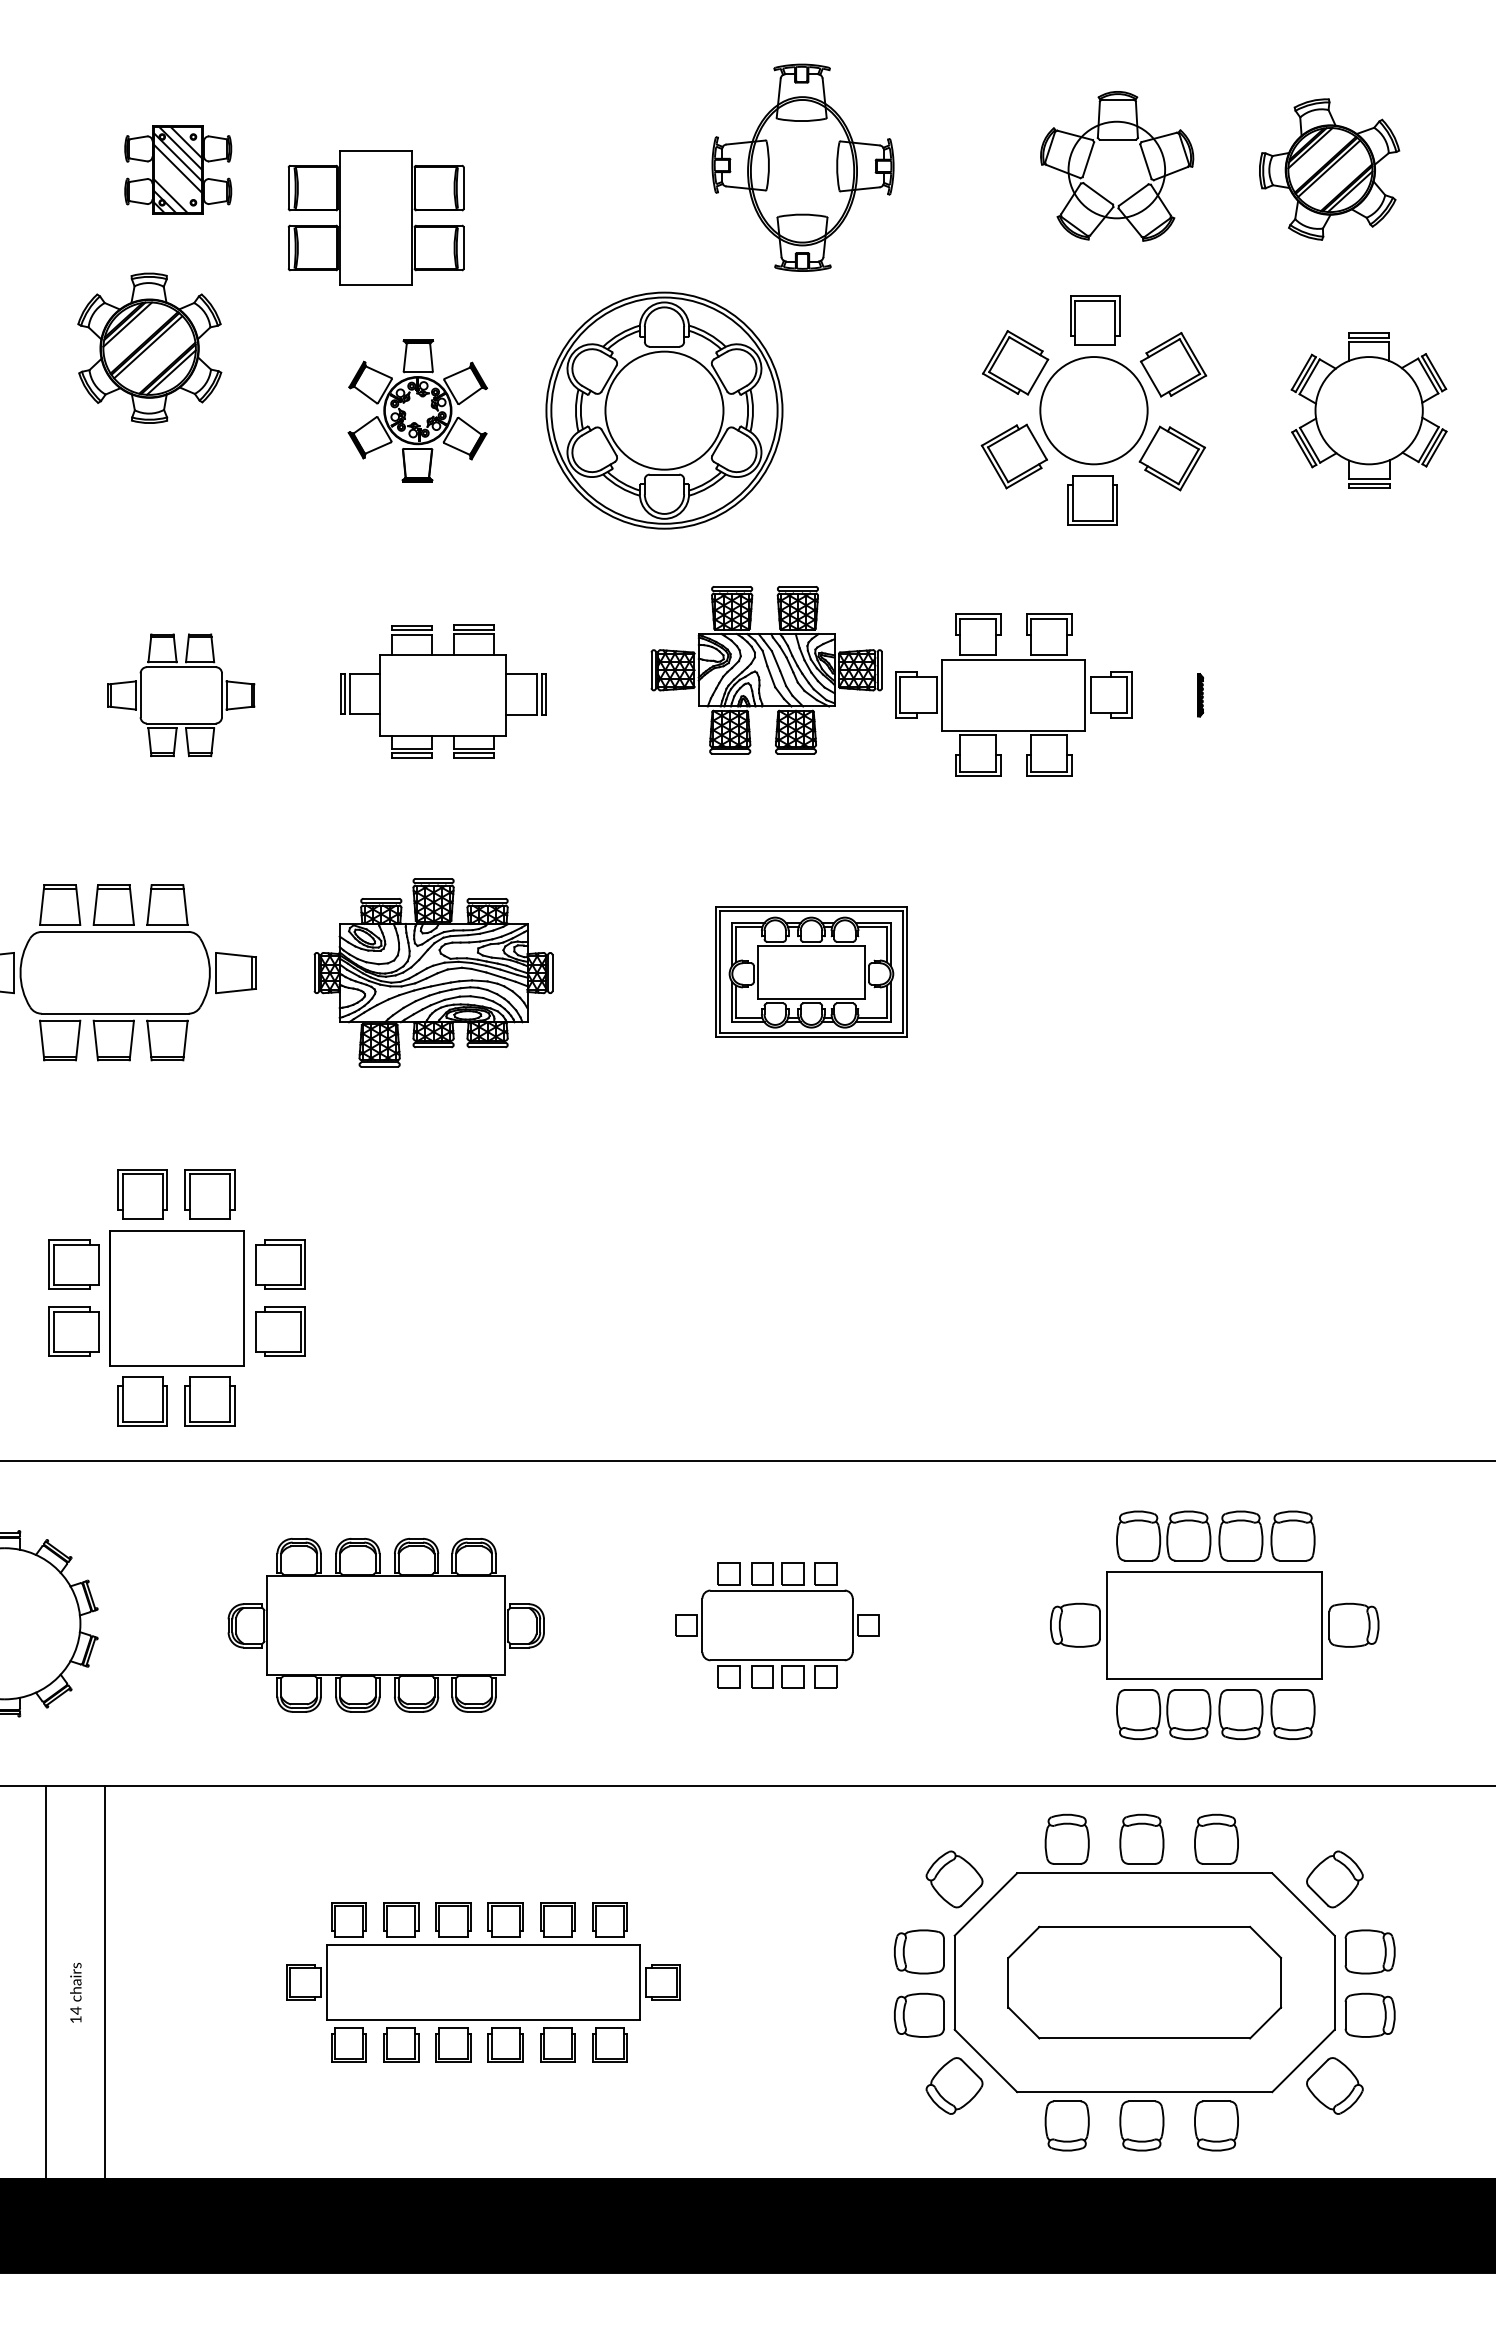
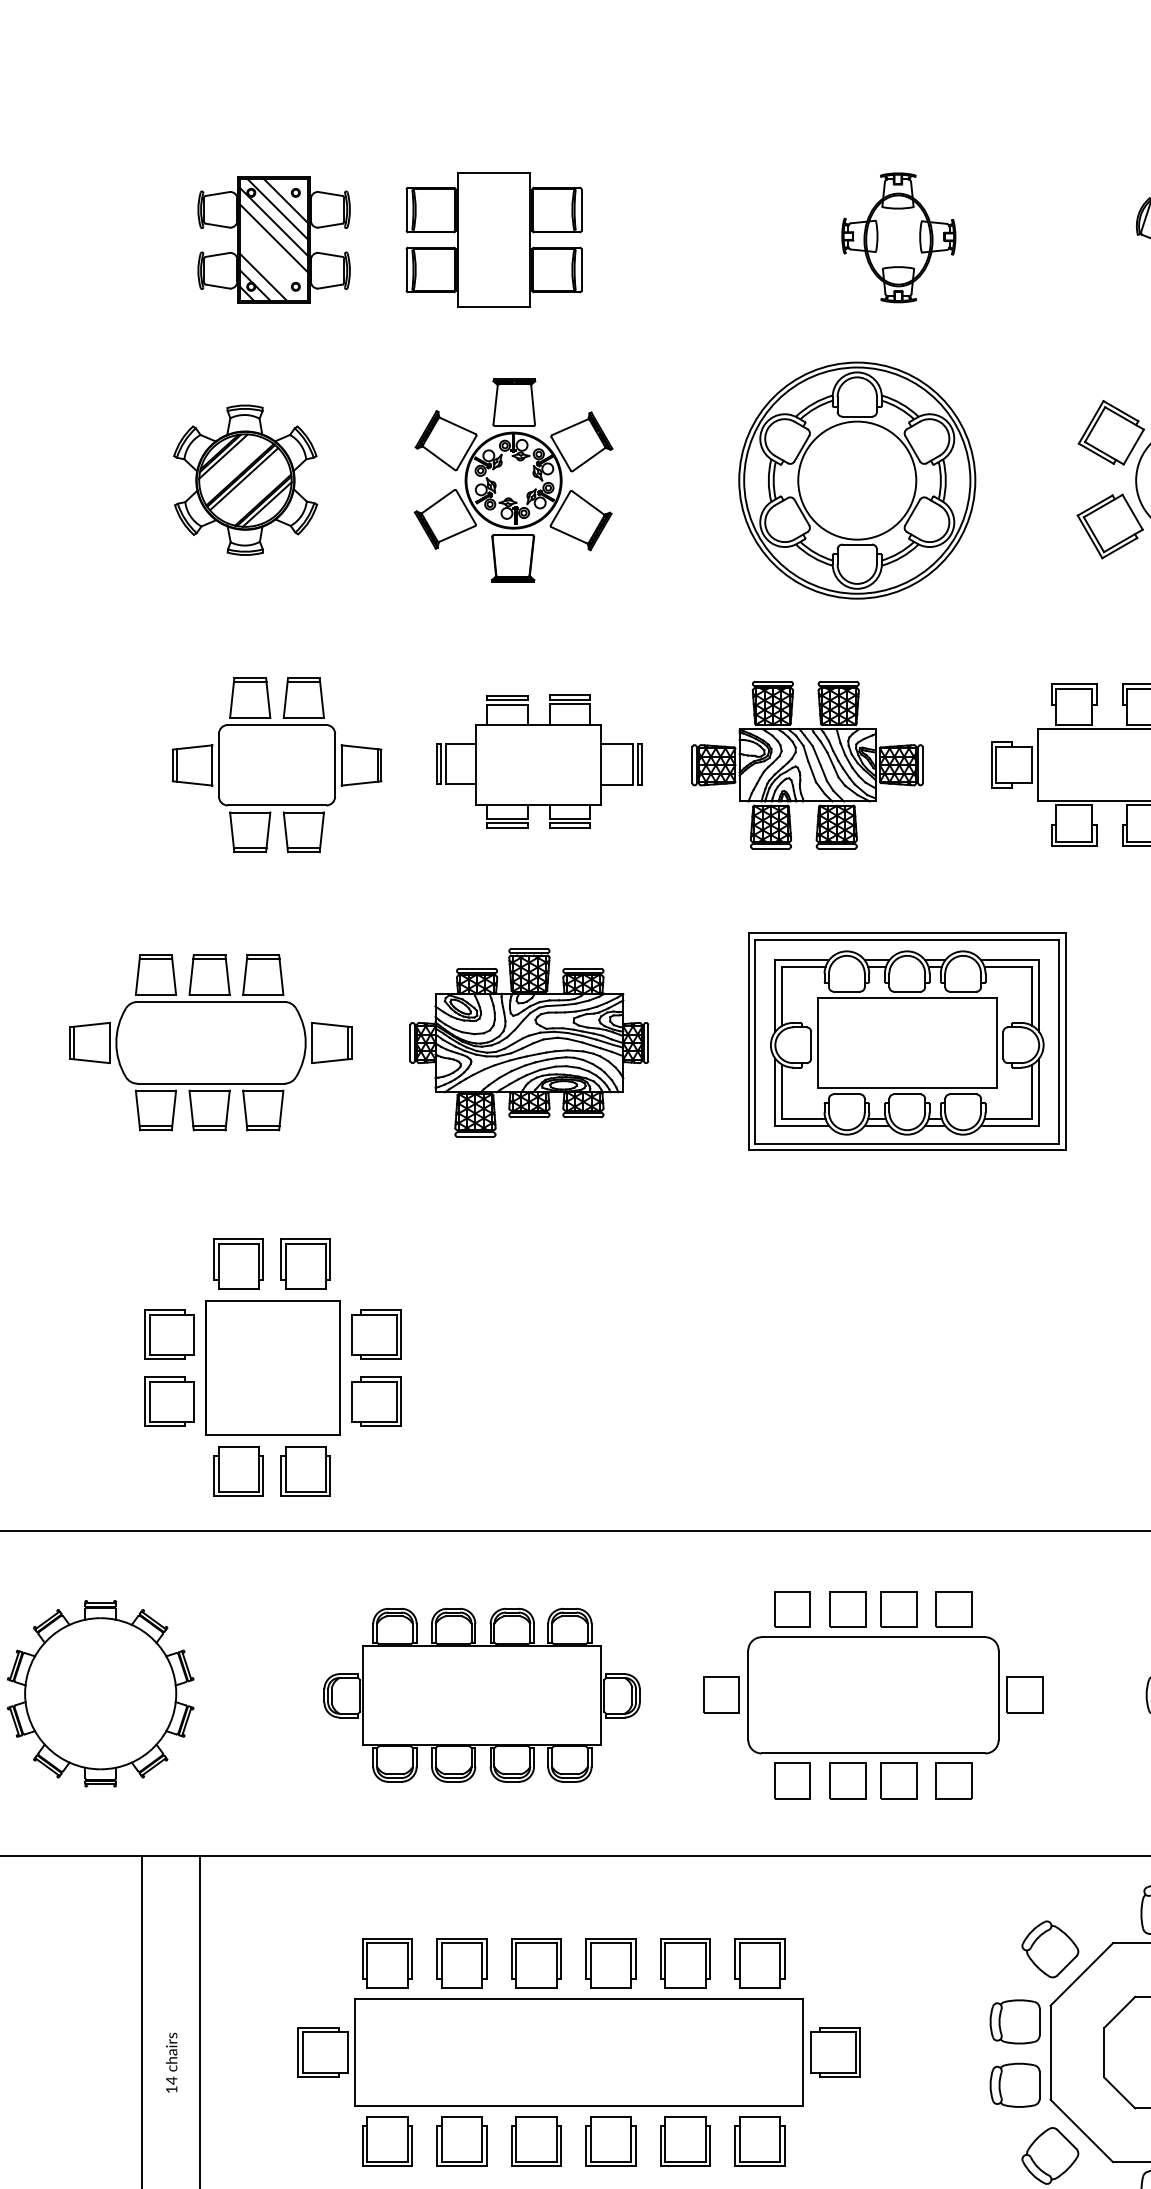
part: (802, 167) -> (898, 237), size x0.62
part: (177, 169) -> (273, 239), size x1.43
part: (375, 217) -> (493, 239), moved
part: (149, 347) -> (245, 479), moved
part: (417, 410) -> (513, 480), size x1.43
part: (664, 410) -> (857, 480), moved
part: (766, 670) -> (807, 765), moved
part: (181, 695) -> (277, 765), size x1.43
part: (811, 971) -> (907, 1041), size x1.67
part: (777, 1625) -> (873, 1695), size x1.67
part: (483, 1982) -> (579, 2052), size x1.43

